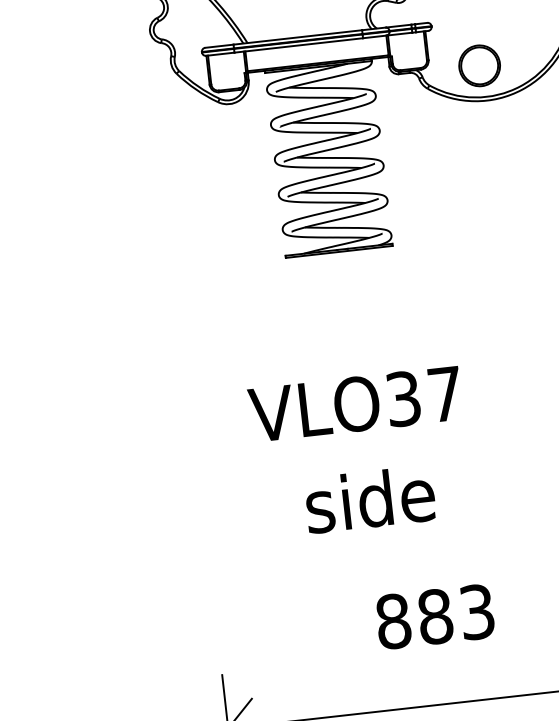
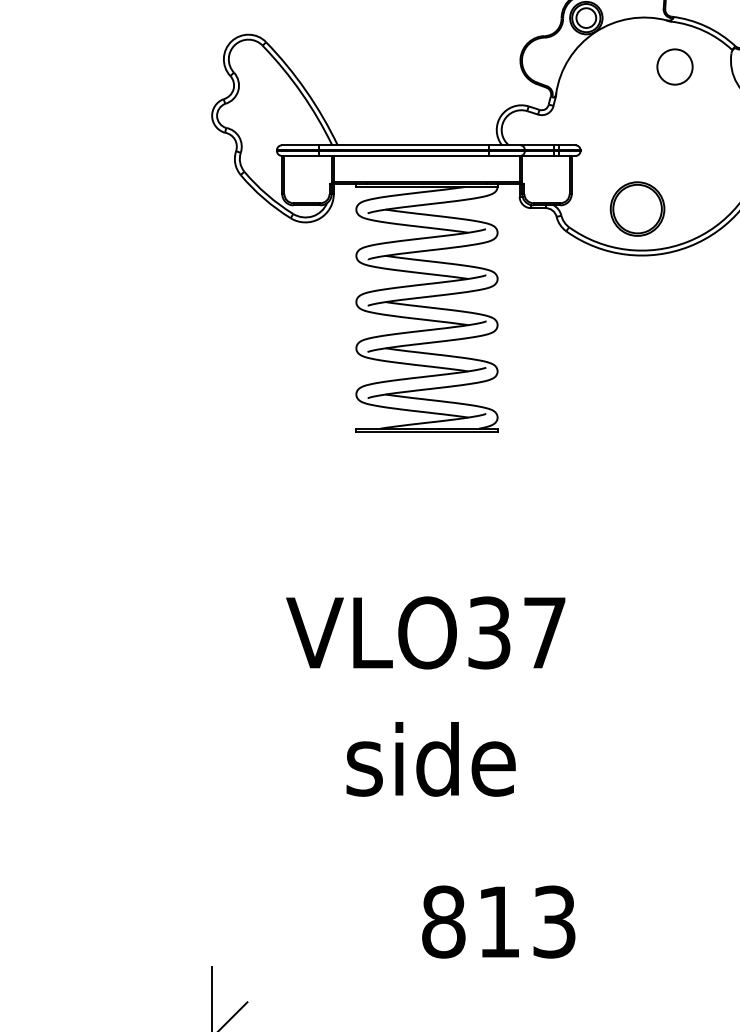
text: (434, 616) -> (498, 921), 883 -> 813

